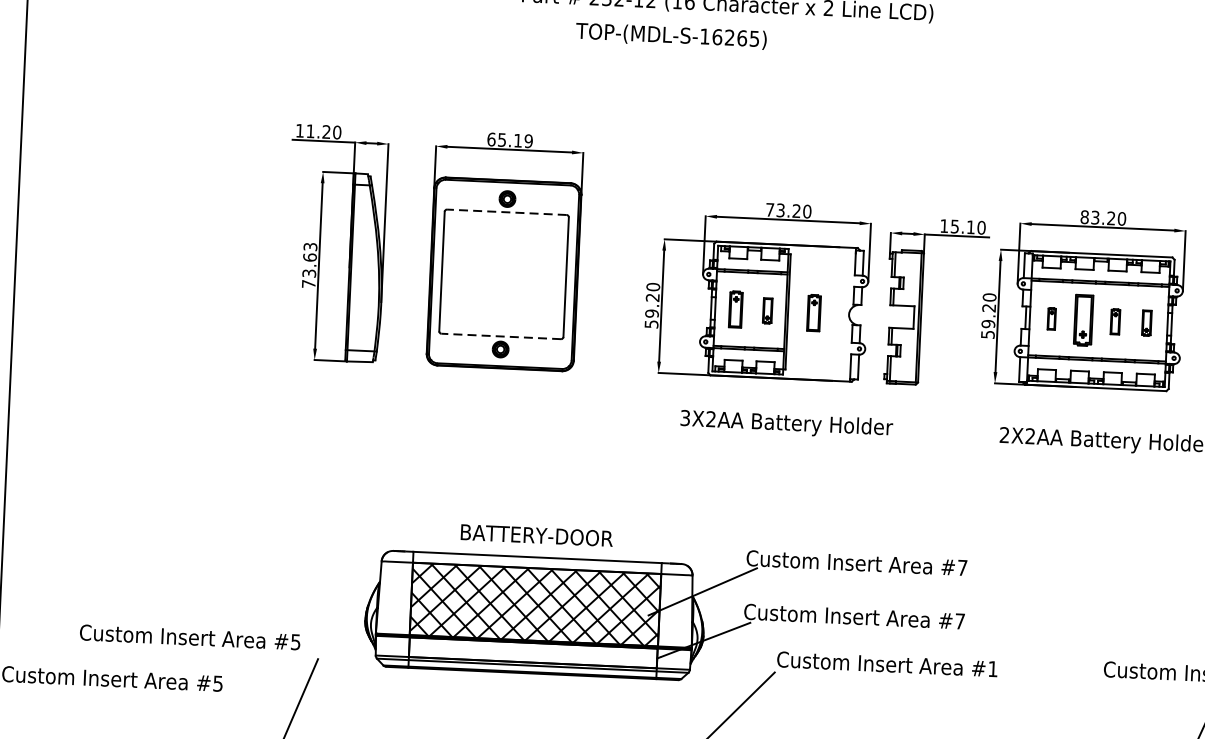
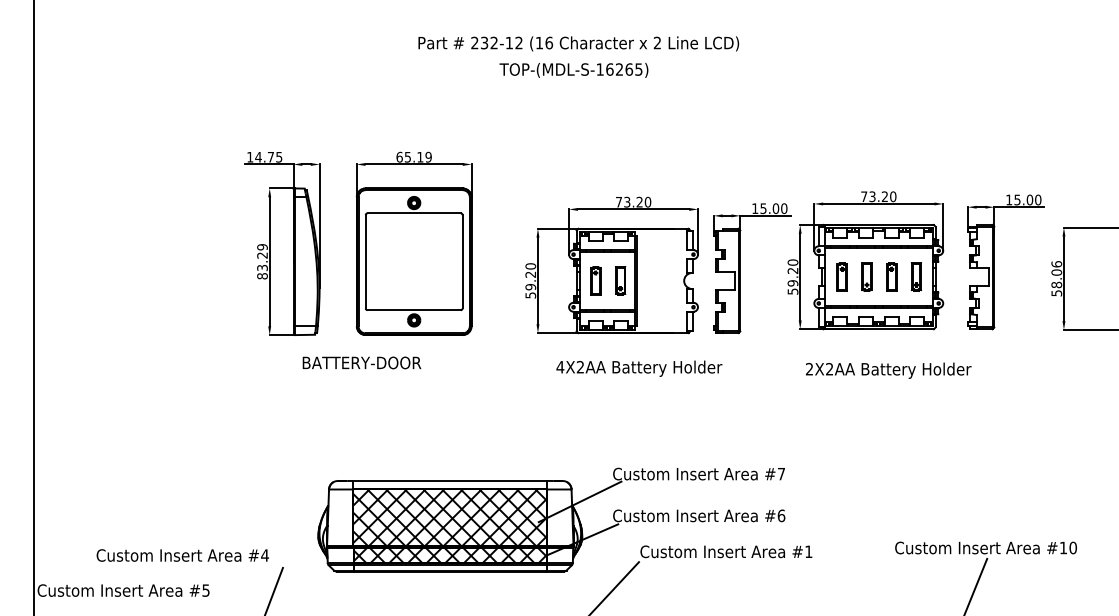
text: (670, 36) -> (573, 70), moved
text: (323, 130) -> (268, 156), 11.20 -> 14.75
line: (507, 212) -> (414, 213), dashed -> solid
text: (1085, 216) -> (864, 196), 83.20 -> 73.20
text: (970, 227) -> (775, 208), 15.10 -> 15.00
text: (309, 265) -> (262, 261), 73.63 -> 83.29
part: (767, 310) -> (620, 280), size x1.43
part: (813, 312) -> (656, 280), removed
part: (1050, 318) -> (841, 276), size x1.67
part: (1083, 319) -> (866, 276), size x0.71
part: (1115, 321) -> (891, 276), size x1.43
part: (1145, 322) -> (915, 276), size x1.43
line: (501, 336) -> (414, 310), dashed -> solid
text: (685, 418) -> (560, 367), 3X2AA -> 4X2AA
text: (536, 534) -> (361, 362), moved
text: (960, 621) -> (781, 515), #7 -> #6
text: (295, 642) -> (264, 555), #5 -> #4
hatch: (532, 652) -> (449, 555), added

